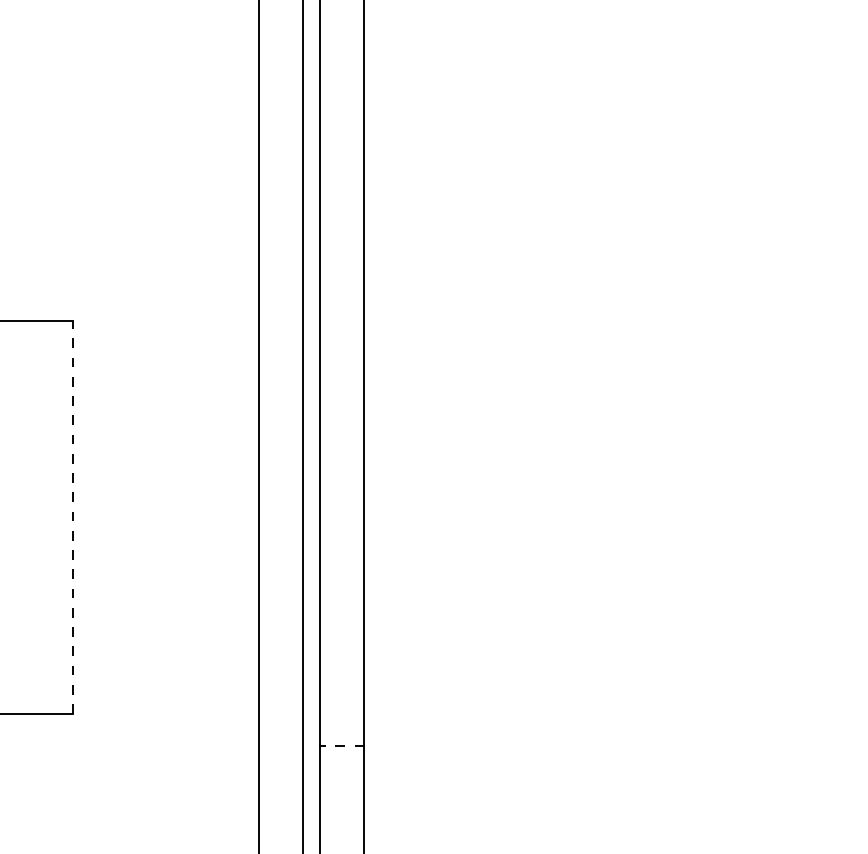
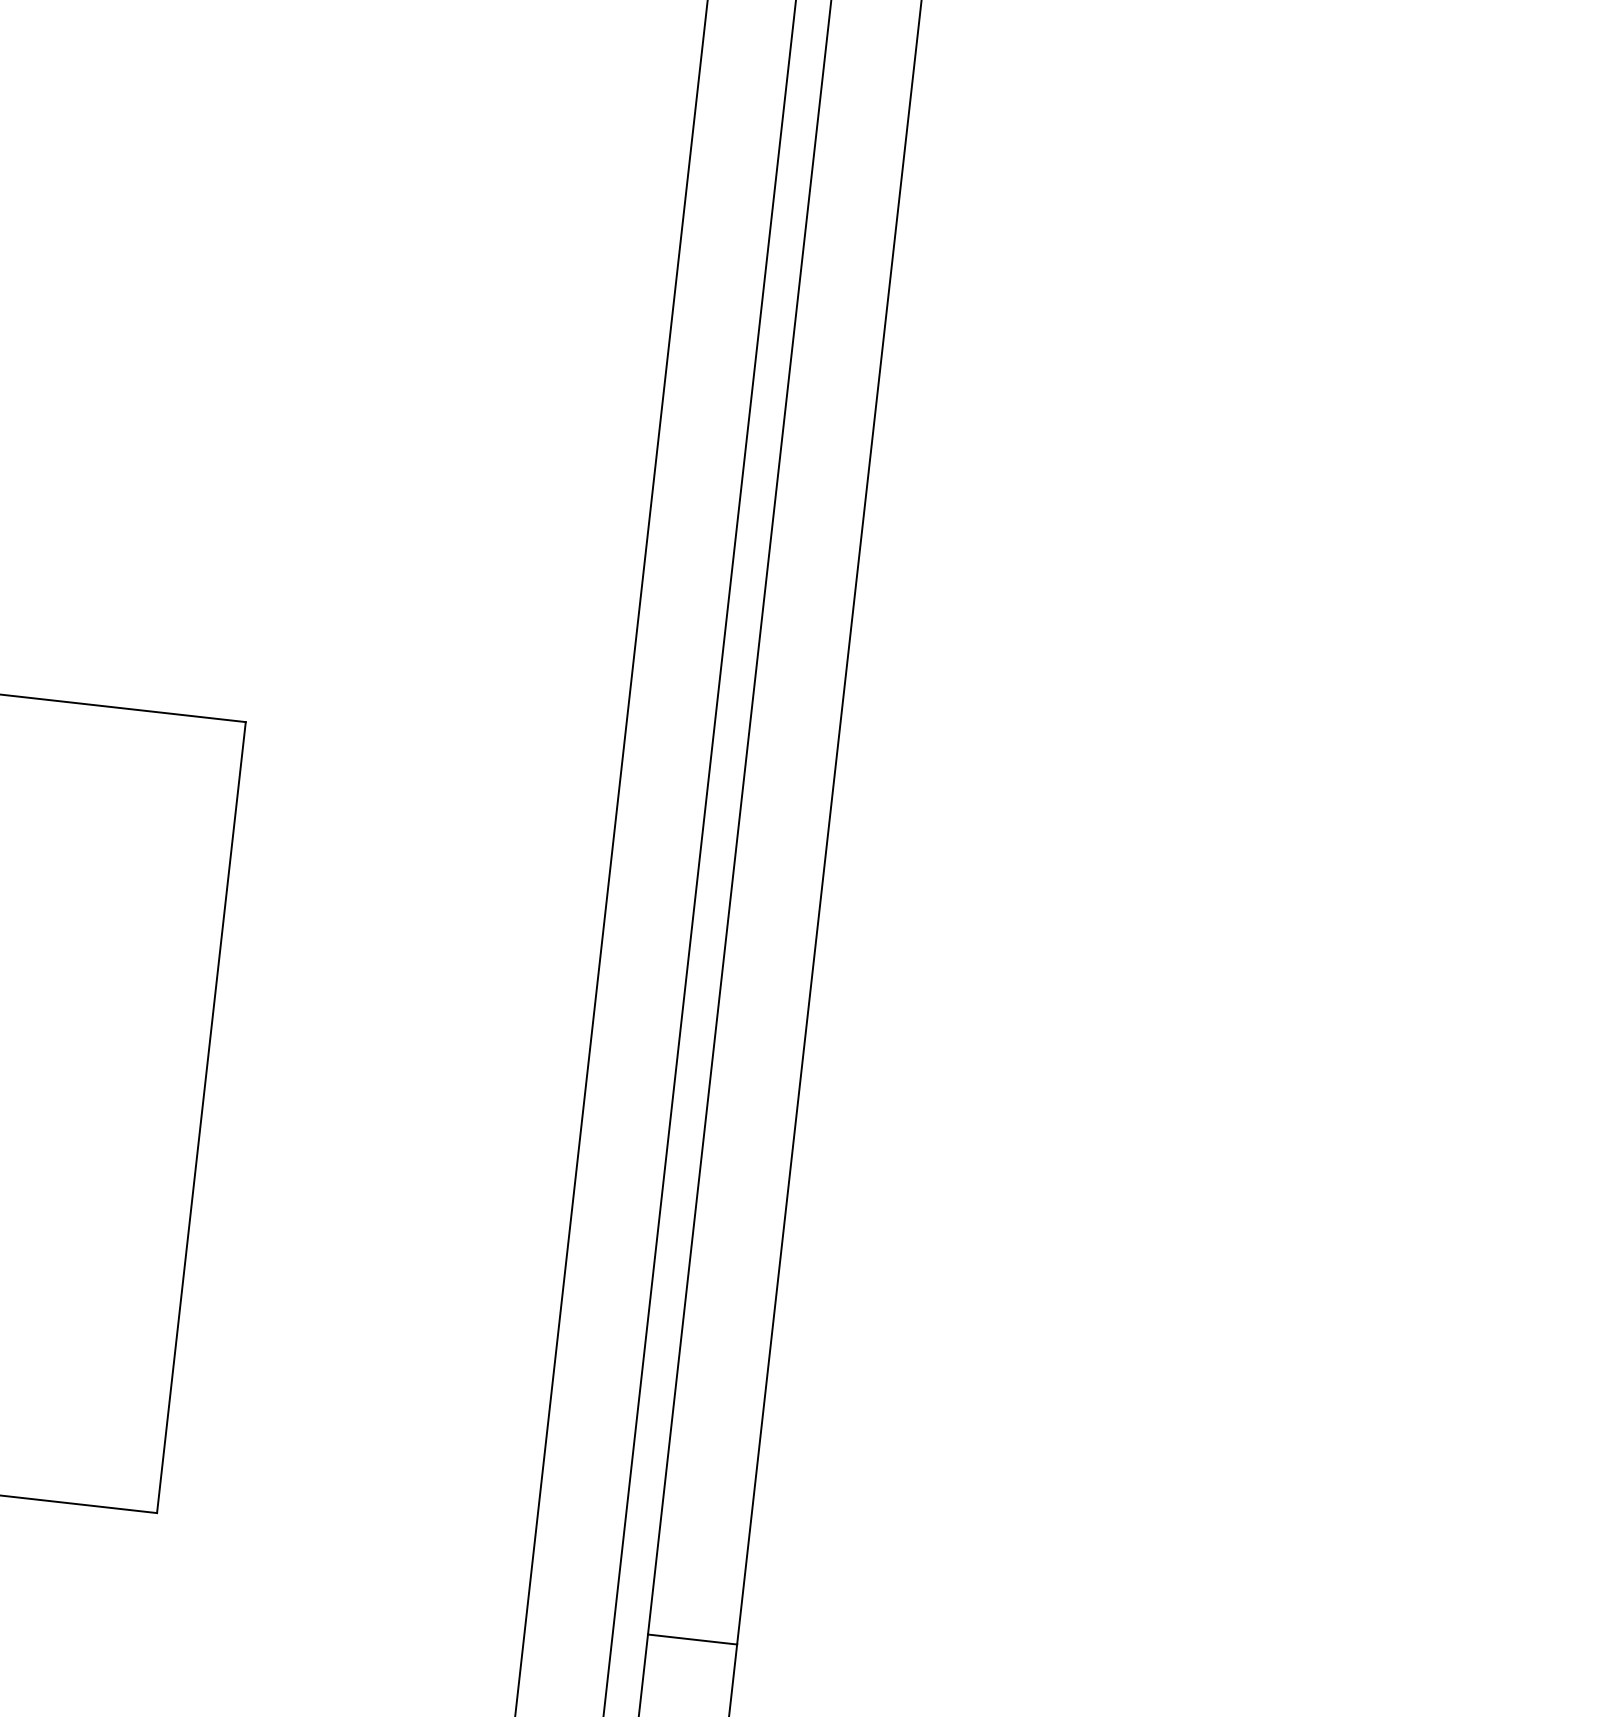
line: (72, 516) -> (201, 1115), dashed -> solid
line: (341, 746) -> (691, 1639), dashed -> solid

